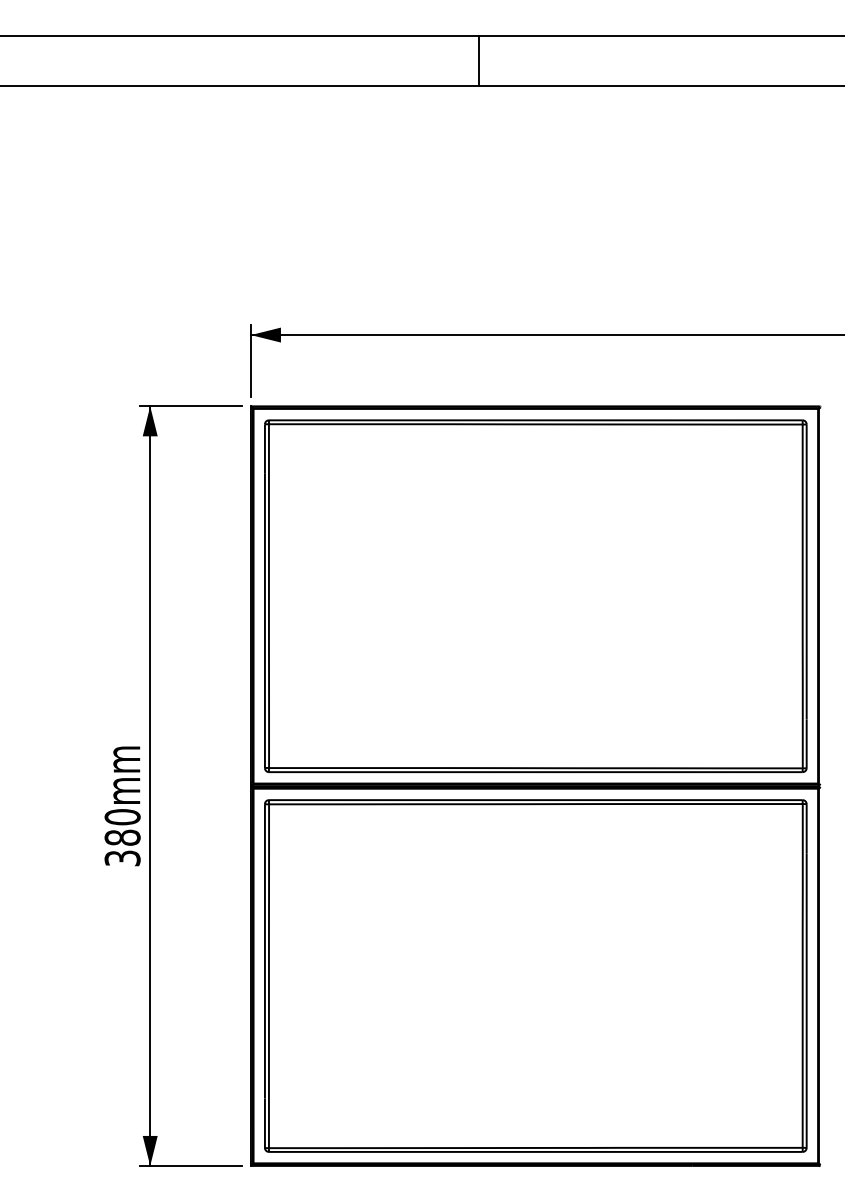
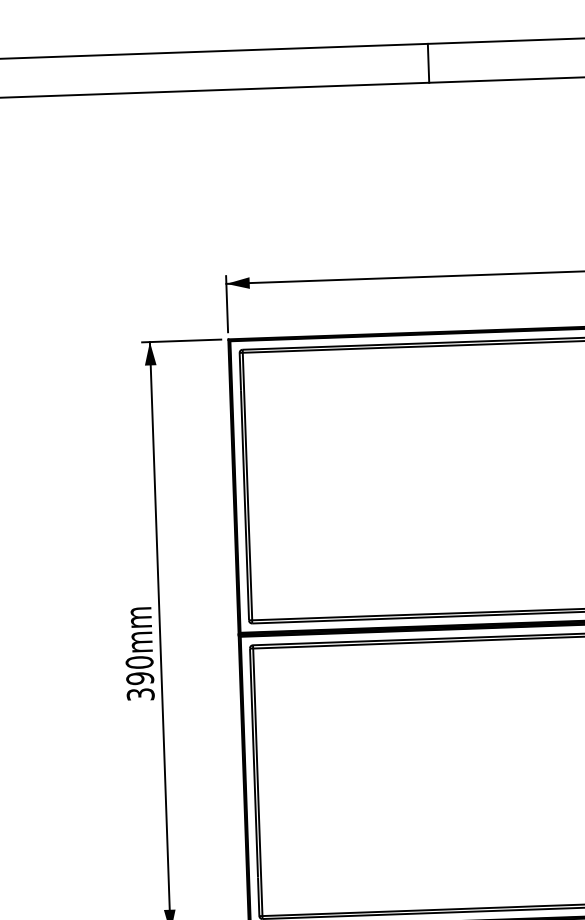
line: (479, 61) -> (428, 63), moved
text: (122, 837) -> (140, 678), 380mm -> 390mm

